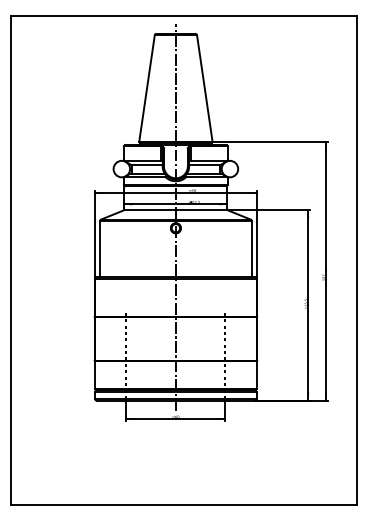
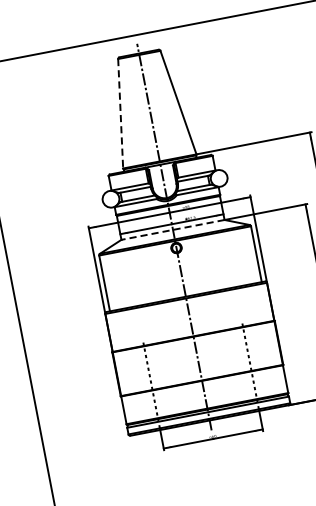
line: (147, 88) -> (121, 113), solid -> dashed
line: (175, 210) -> (172, 230), solid -> dashed

